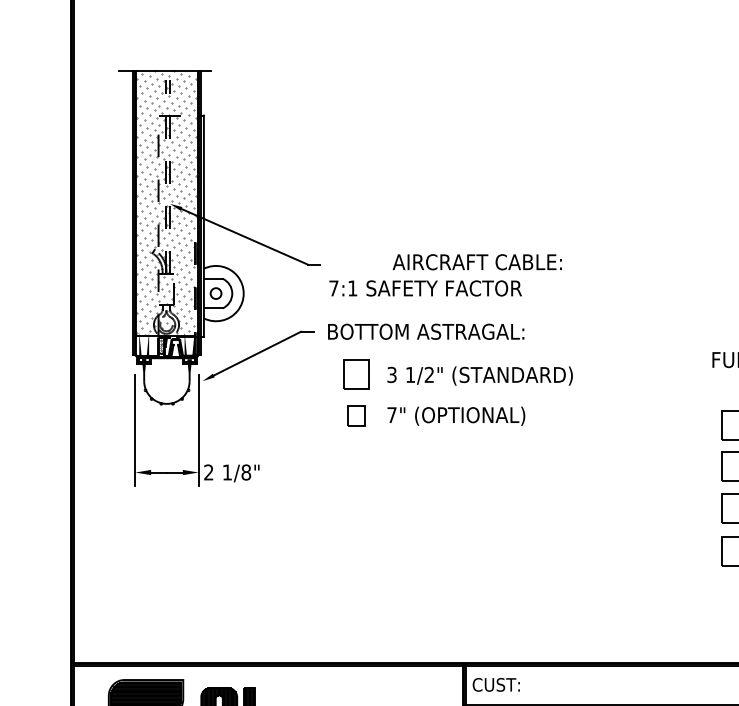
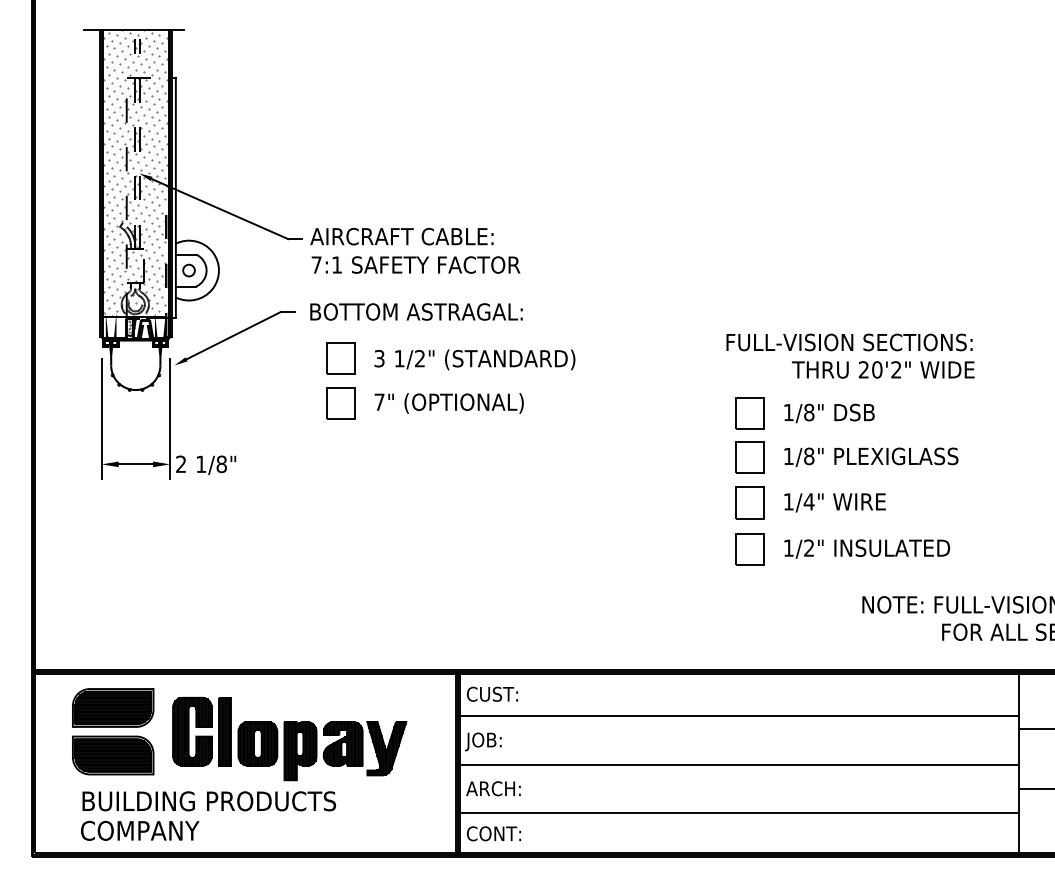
text: (476, 262) -> (401, 236), moved
part: (355, 416) -> (340, 403), size x1.43

